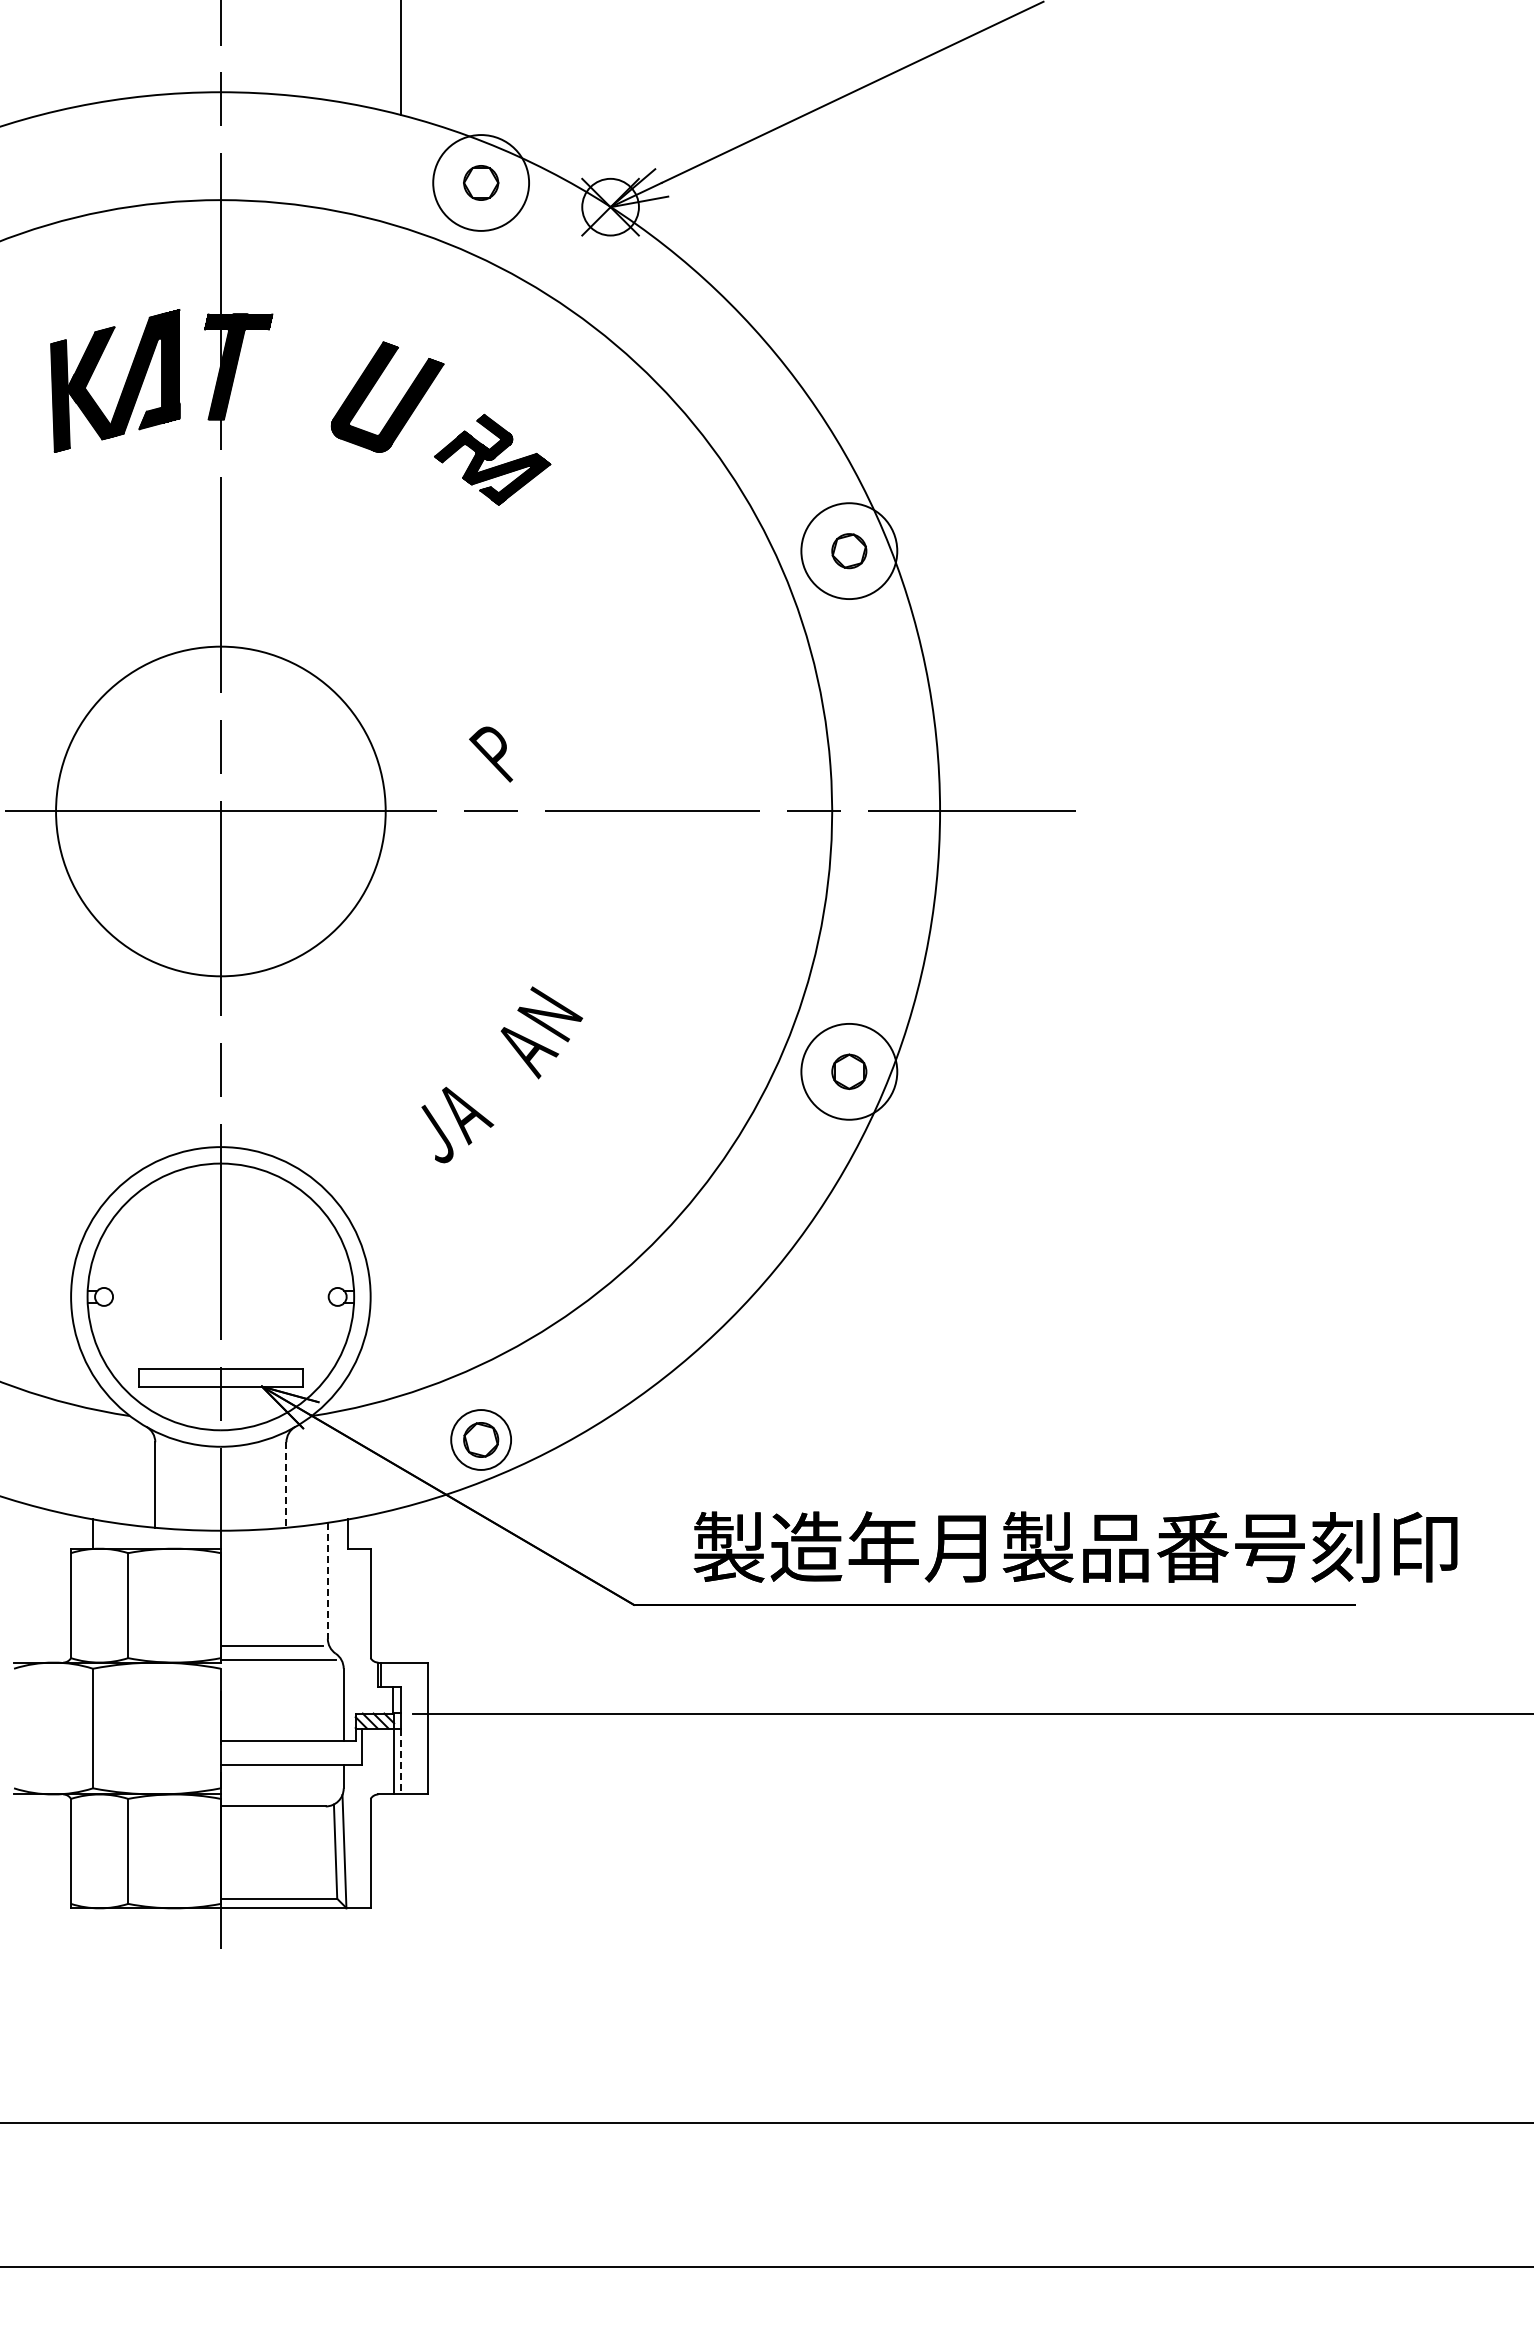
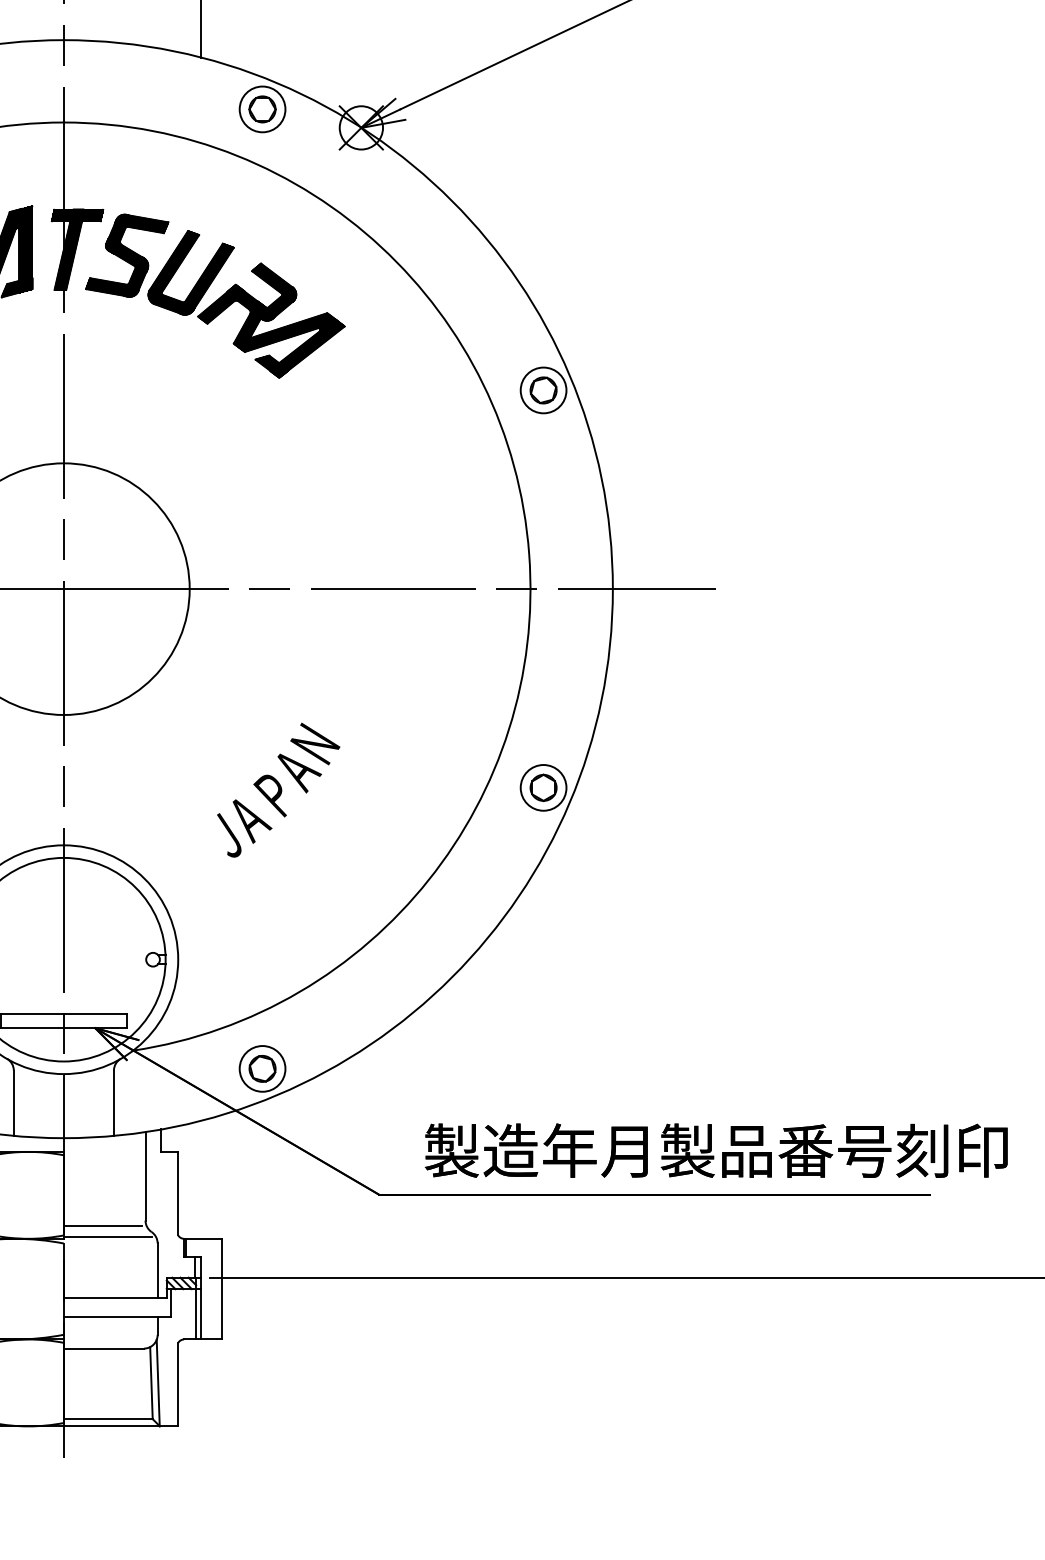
circle: (481, 182) -> (262, 109), size x0.62
part: (303, 374) -> (126, 255), added
part: (492, 459) -> (271, 320), size x1.67
circle: (849, 551) -> (543, 390), size x0.62
text: (491, 754) -> (270, 796), moved
circle: (849, 1071) -> (543, 787), size x0.62
line: (286, 1485) -> (113, 1103), dashed -> solid
line: (327, 1581) -> (145, 1176), dashed -> solid
line: (400, 1761) -> (201, 1314), dashed -> solid

